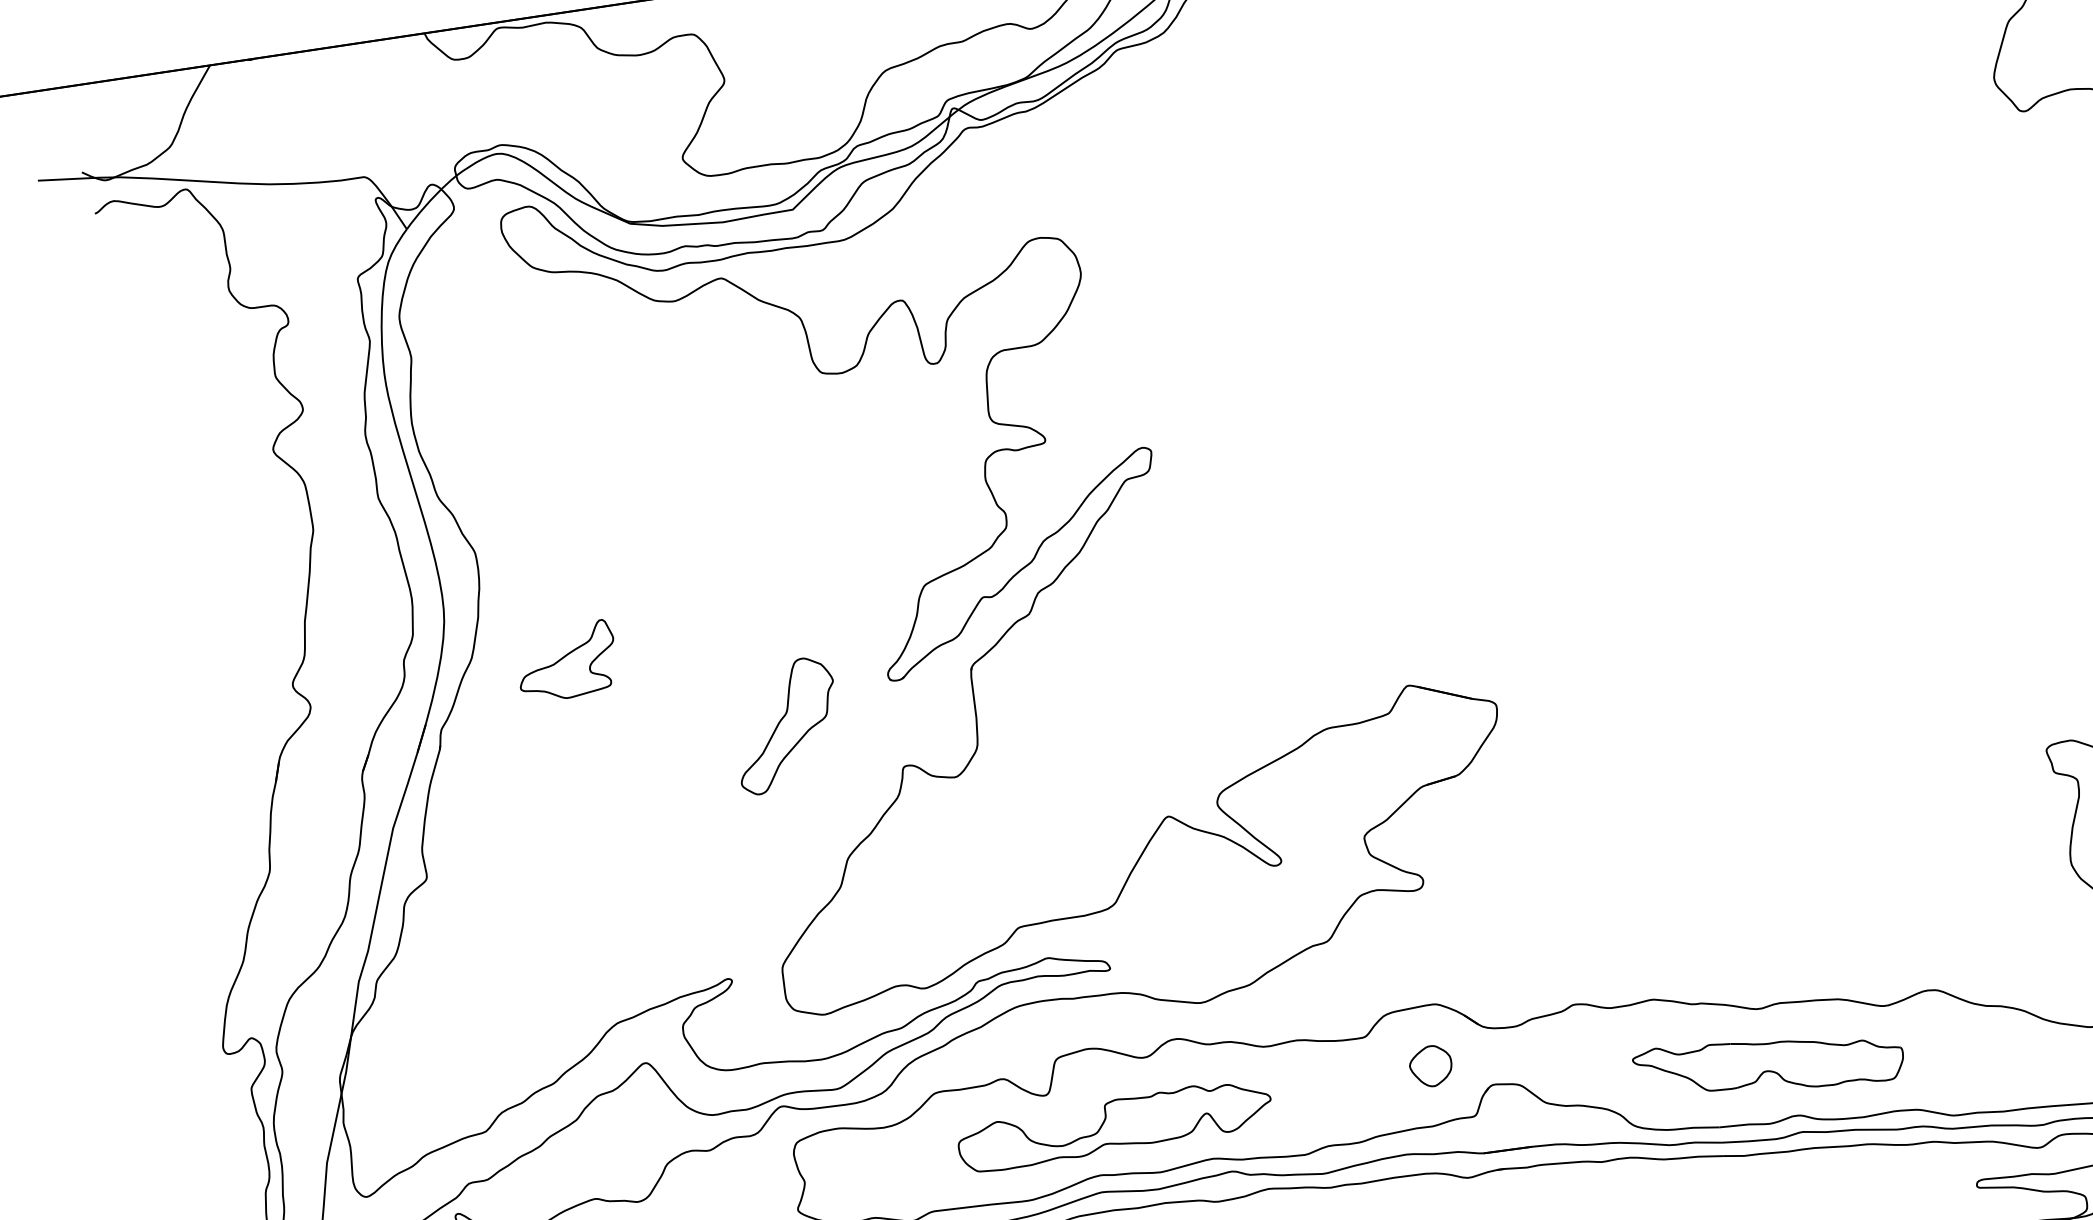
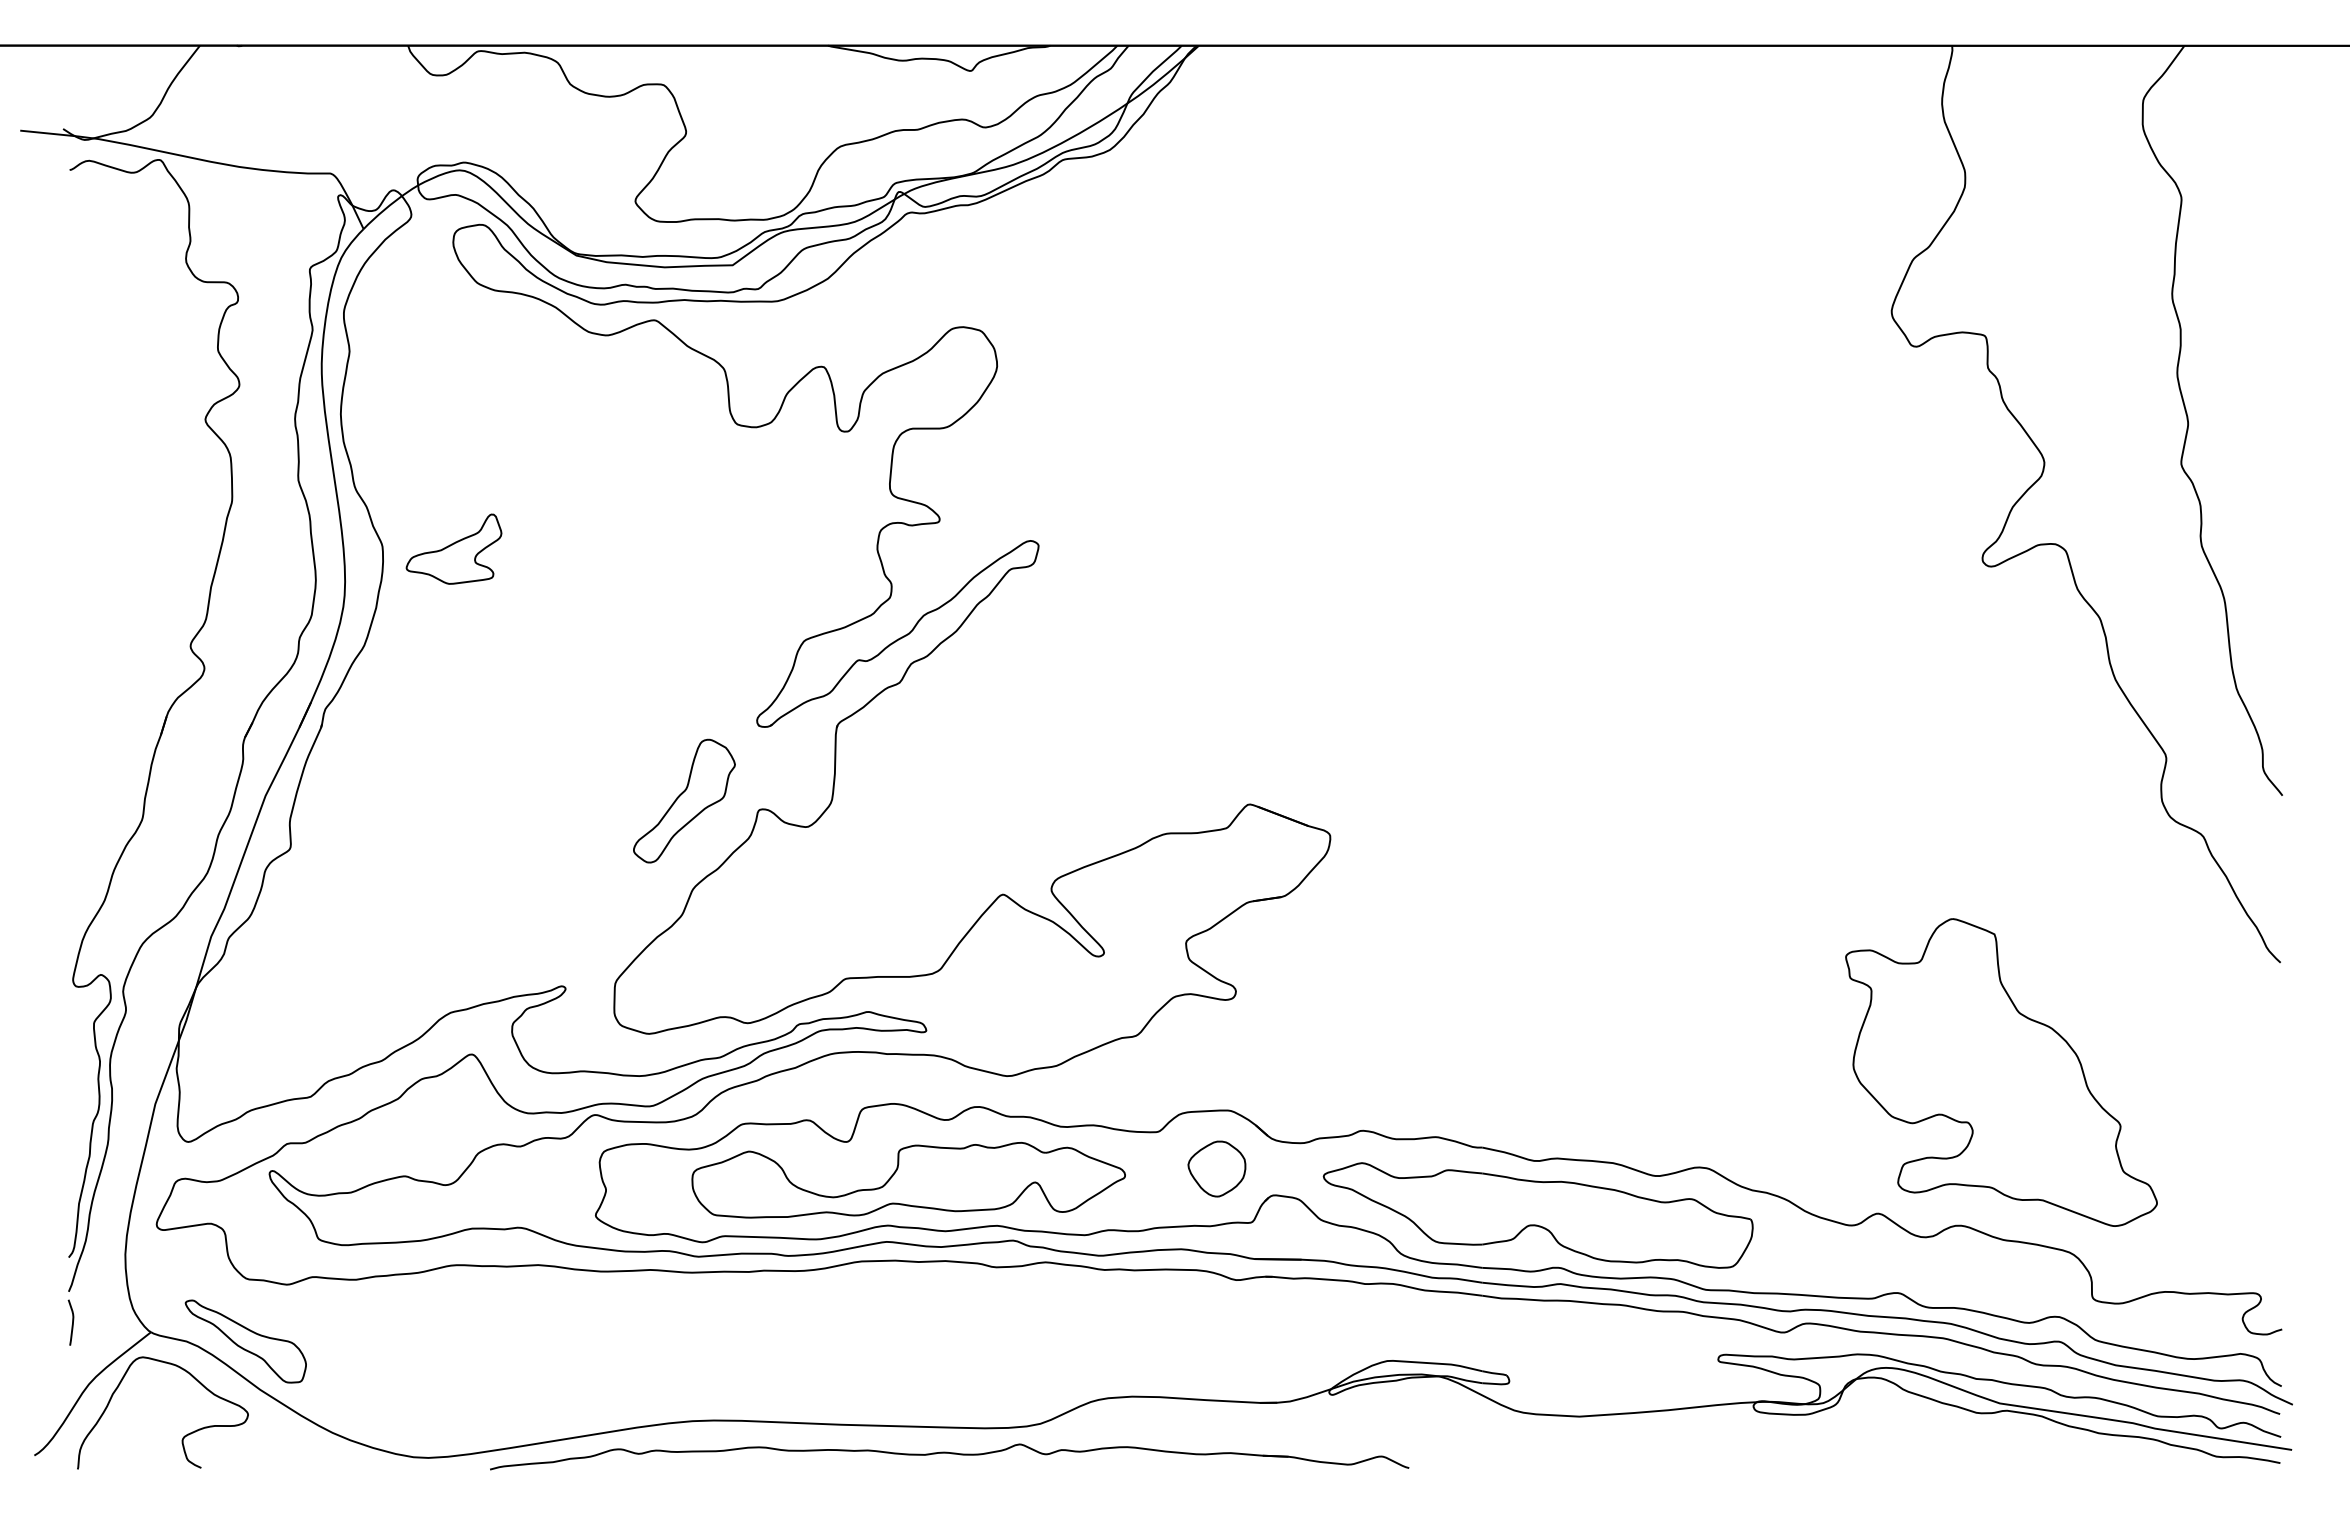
part: (566, 660) -> (453, 548), moved
part: (786, 724) -> (684, 800), moved
part: (1768, 1064) -> (1537, 1215), size x1.67
part: (1430, 1065) -> (1216, 1168), size x1.43
part: (1114, 1125) -> (908, 1180), size x1.43

